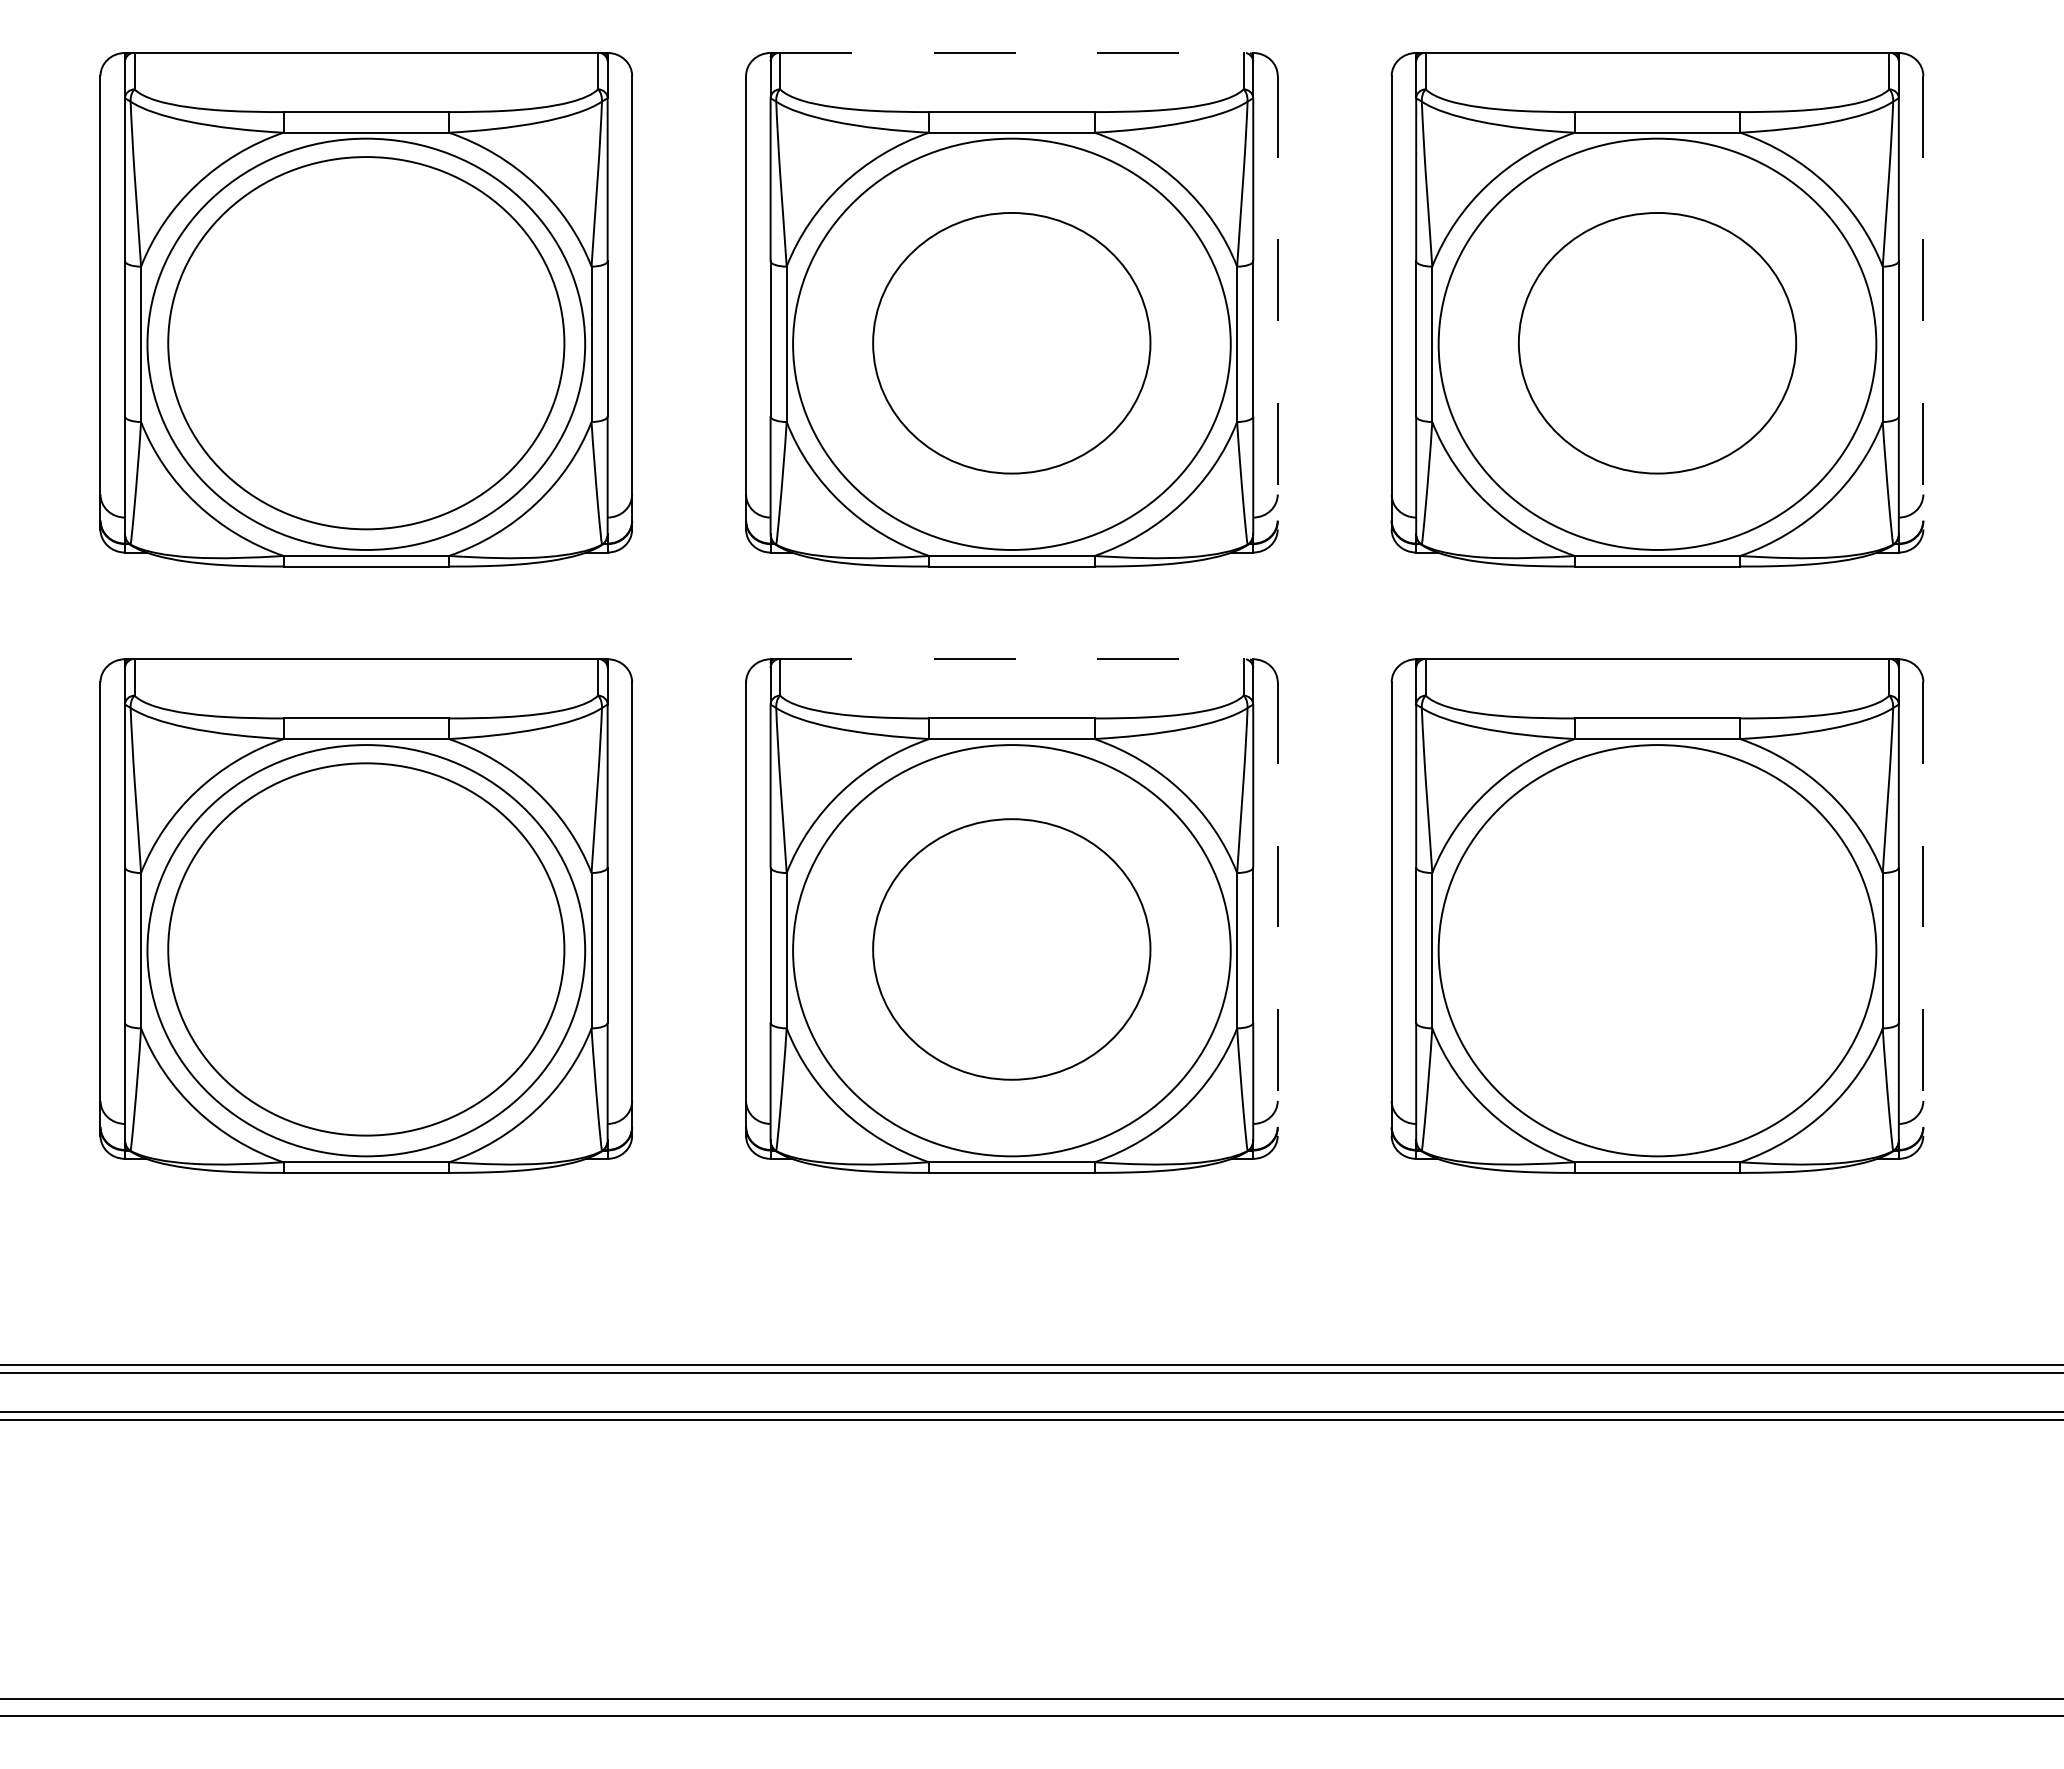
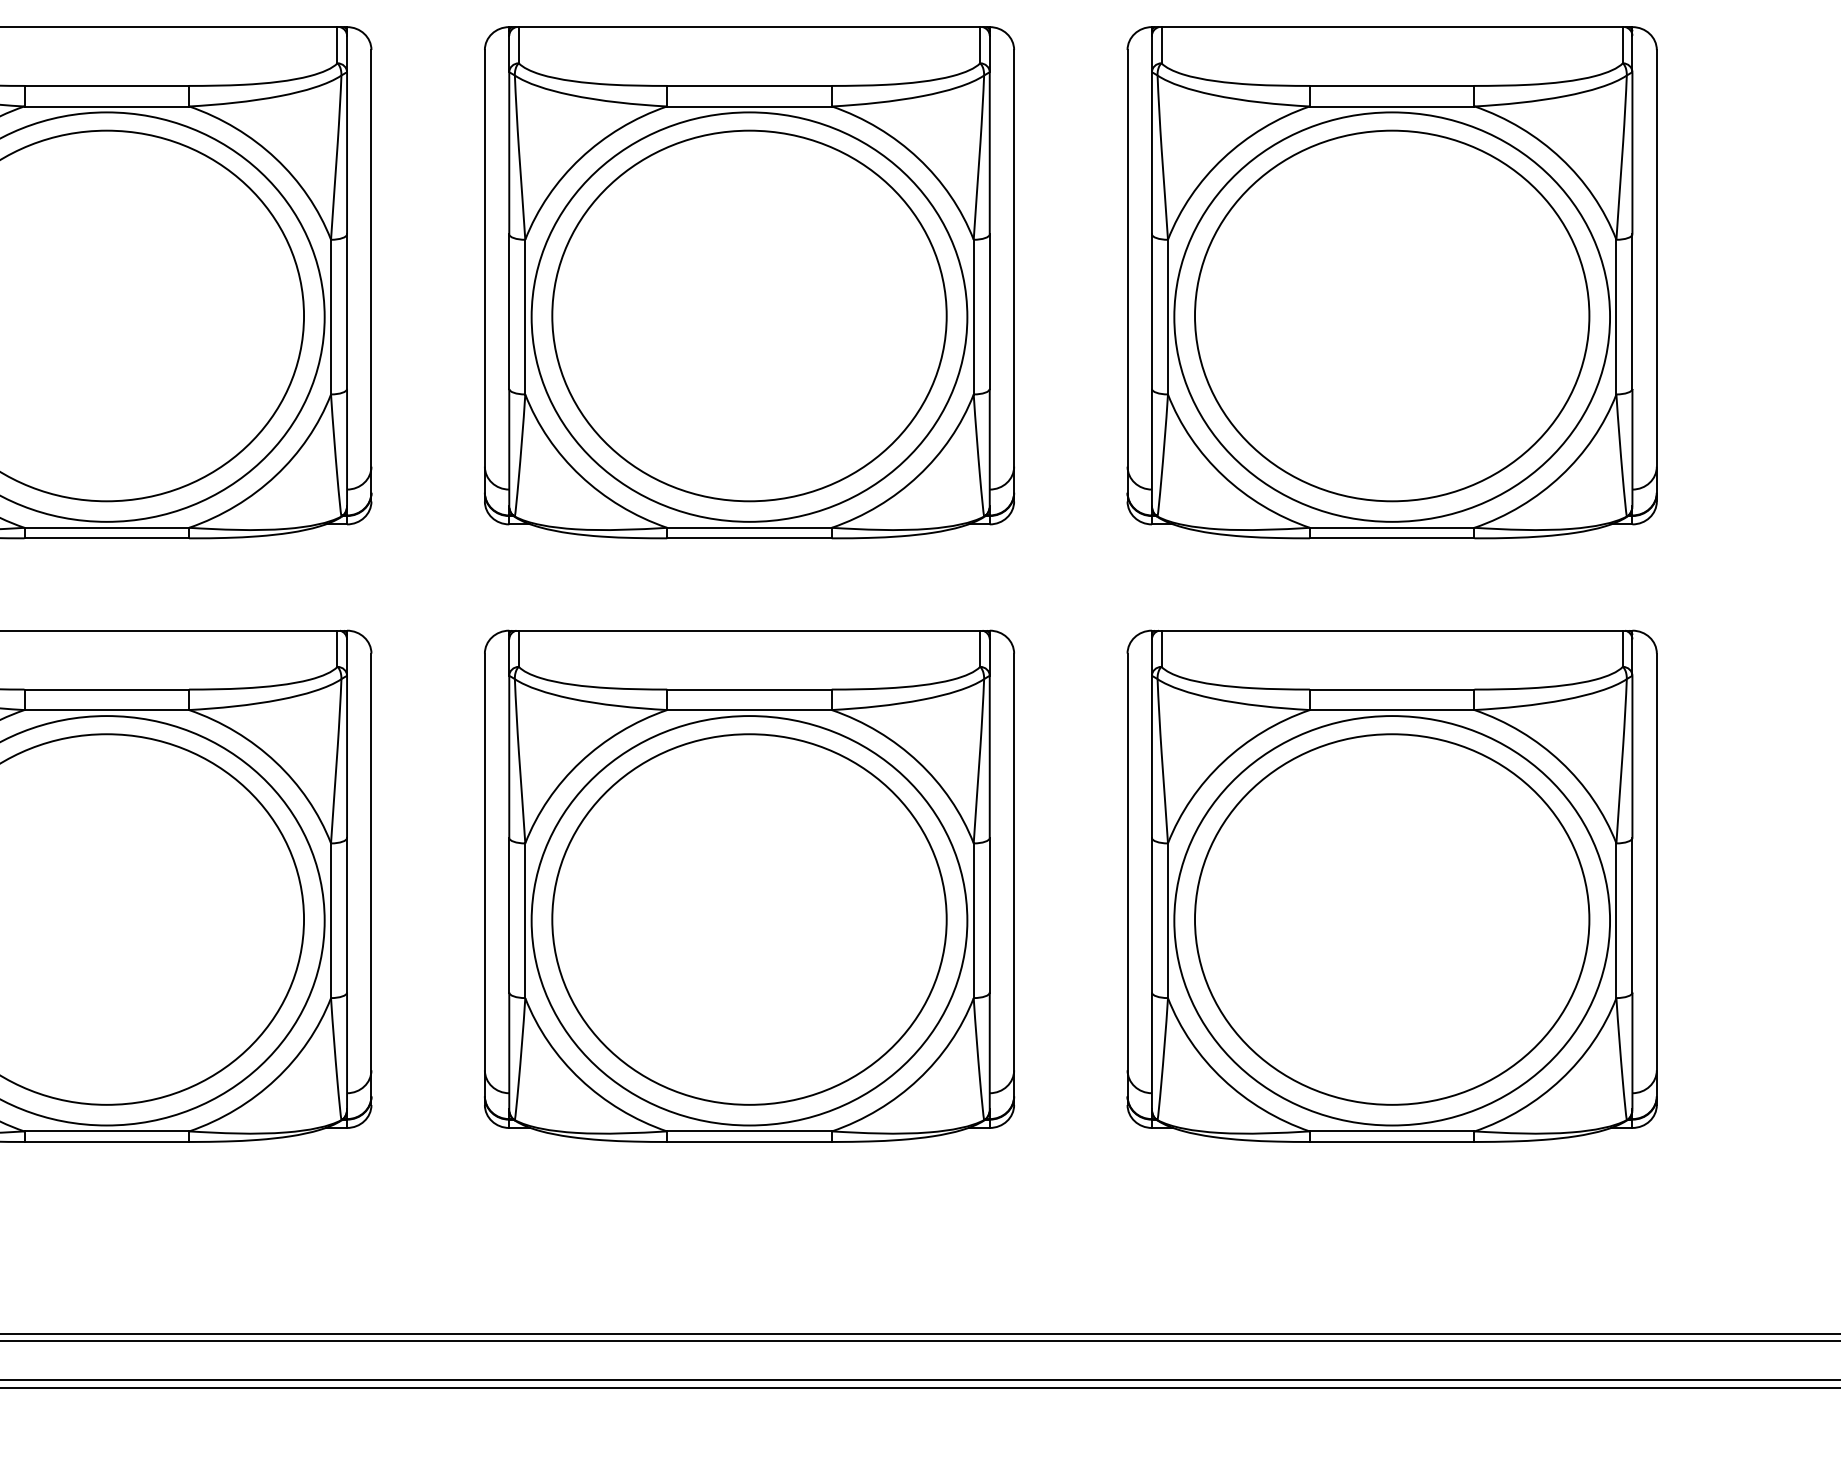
line: (1012, 53) -> (750, 27), dashed -> solid
line: (1277, 302) -> (1013, 275), dashed -> solid
line: (1923, 302) -> (1656, 275), dashed -> solid
part: (1011, 343) -> (749, 316), size x1.43
part: (1657, 343) -> (1392, 316), size x1.43
line: (1012, 659) -> (750, 630), dashed -> solid
line: (1277, 909) -> (1013, 879), dashed -> solid
line: (1923, 909) -> (1656, 879), dashed -> solid
part: (1011, 949) -> (749, 919), size x1.43
part: (1657, 949) -> (1392, 919), added

